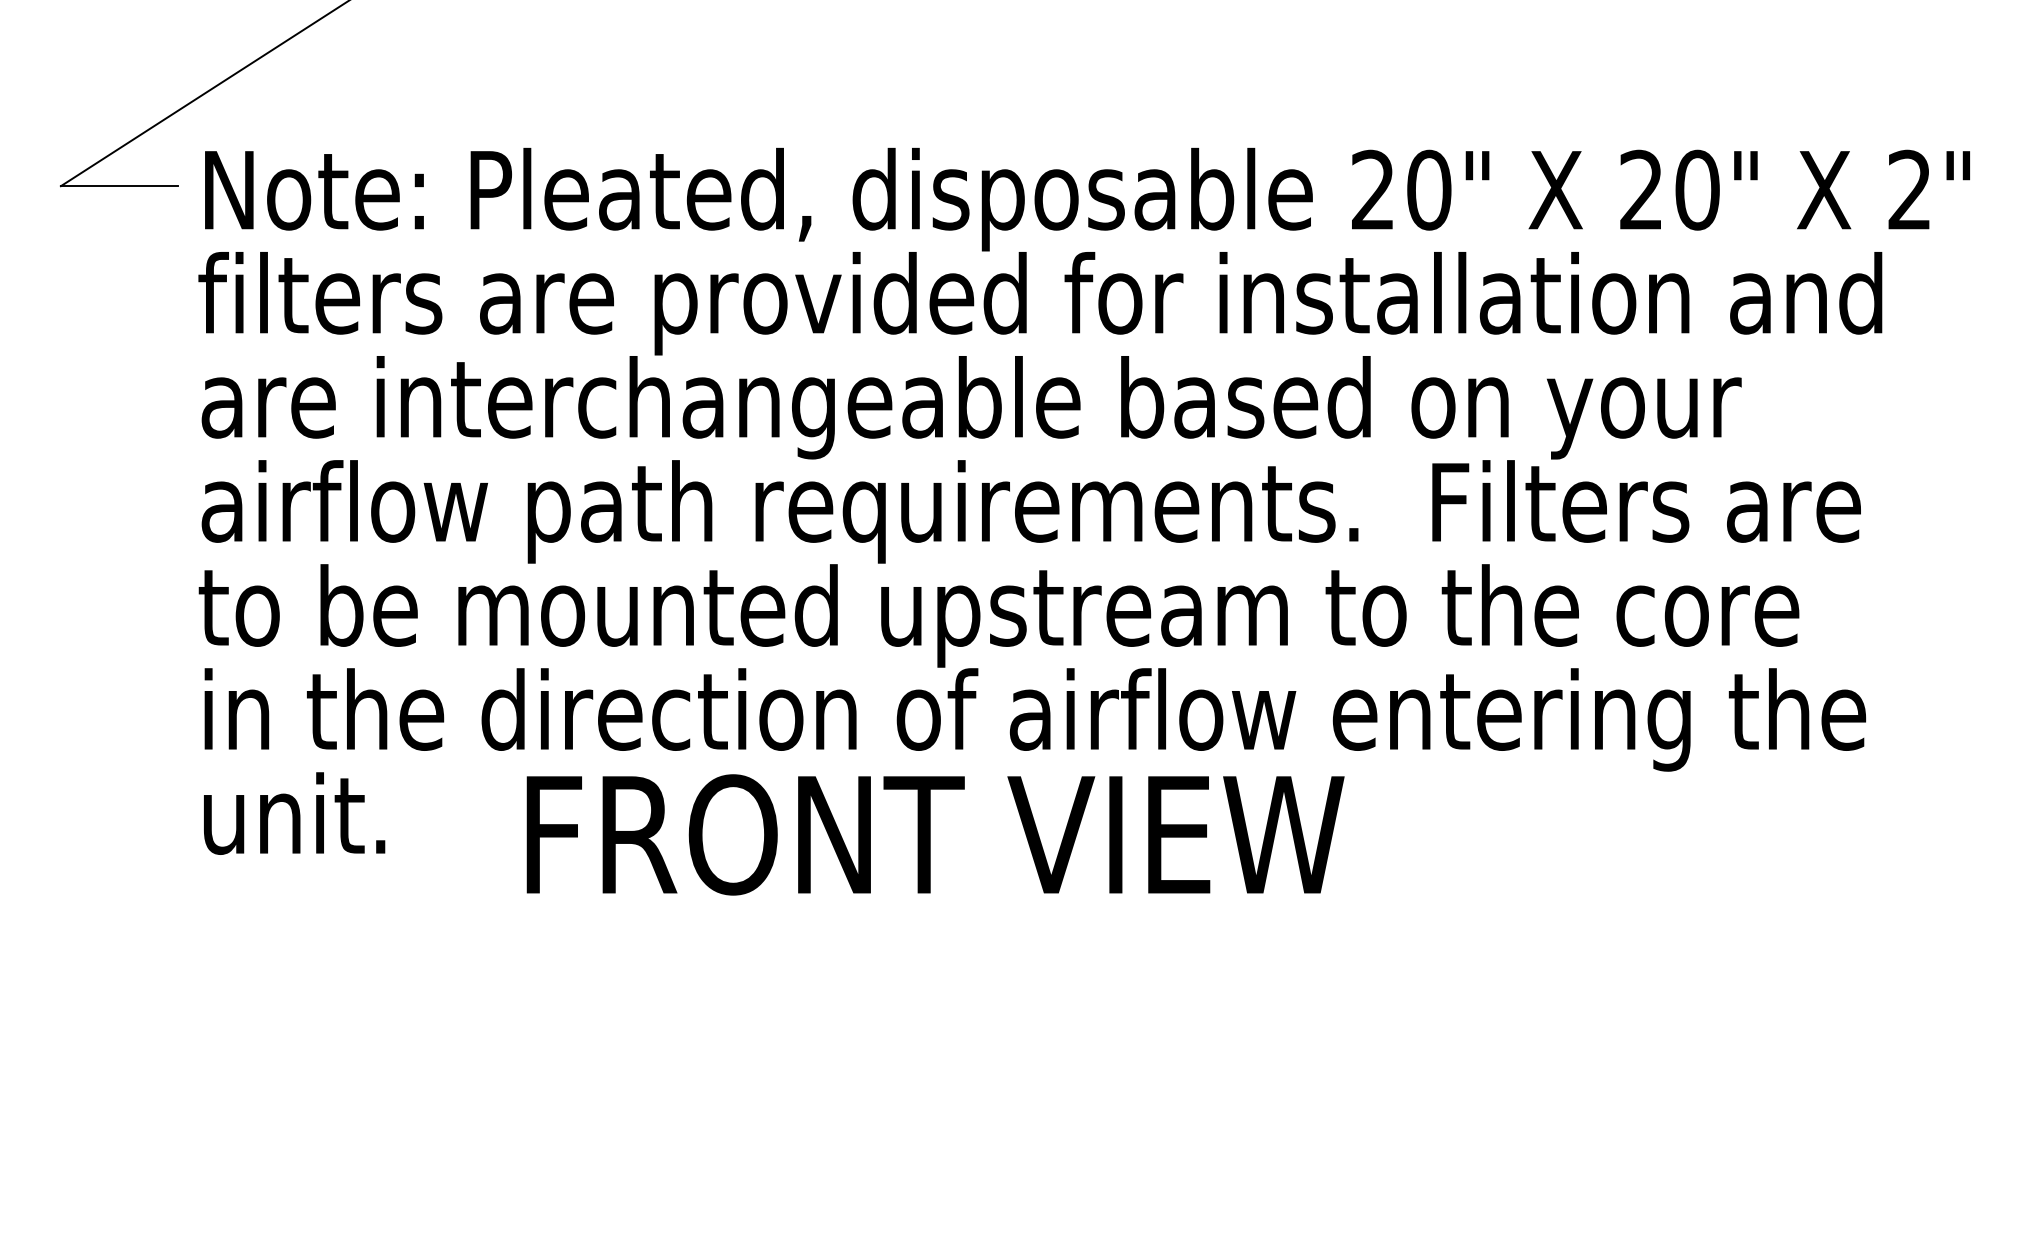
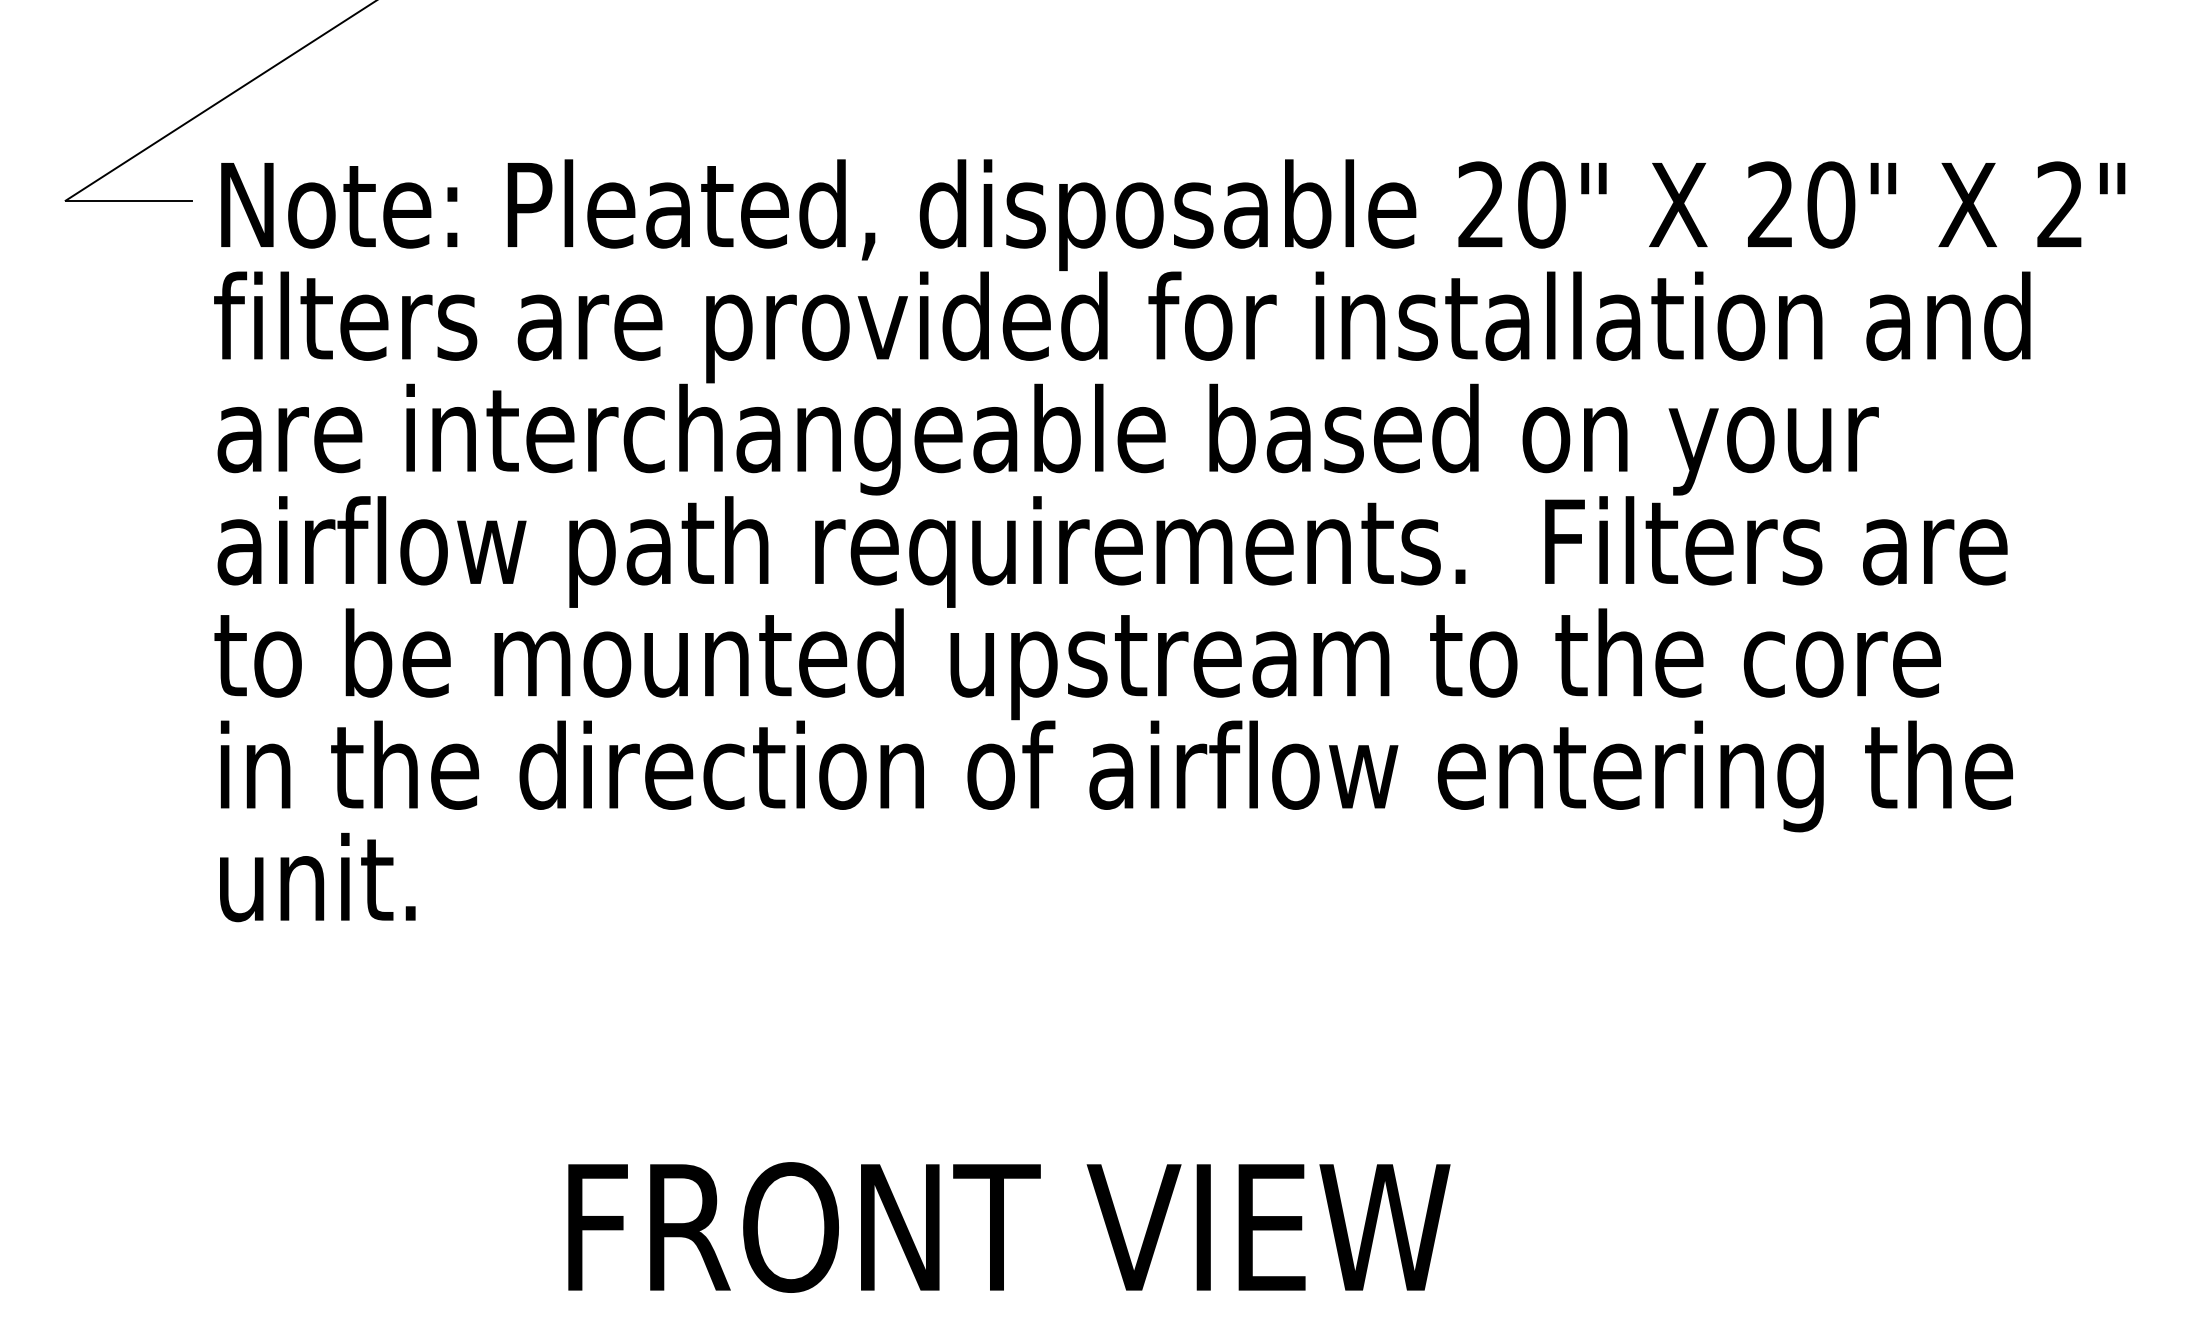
text: (935, 834) -> (1009, 1227), moved

